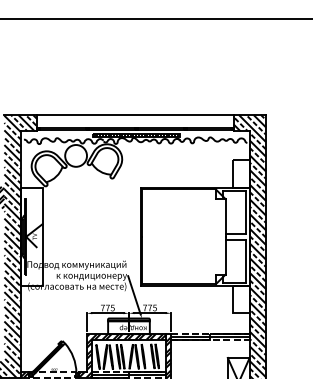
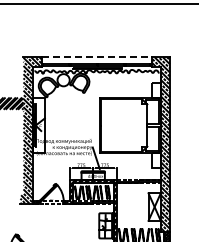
line: (134, 115) -> (96, 57), solid -> dashed

